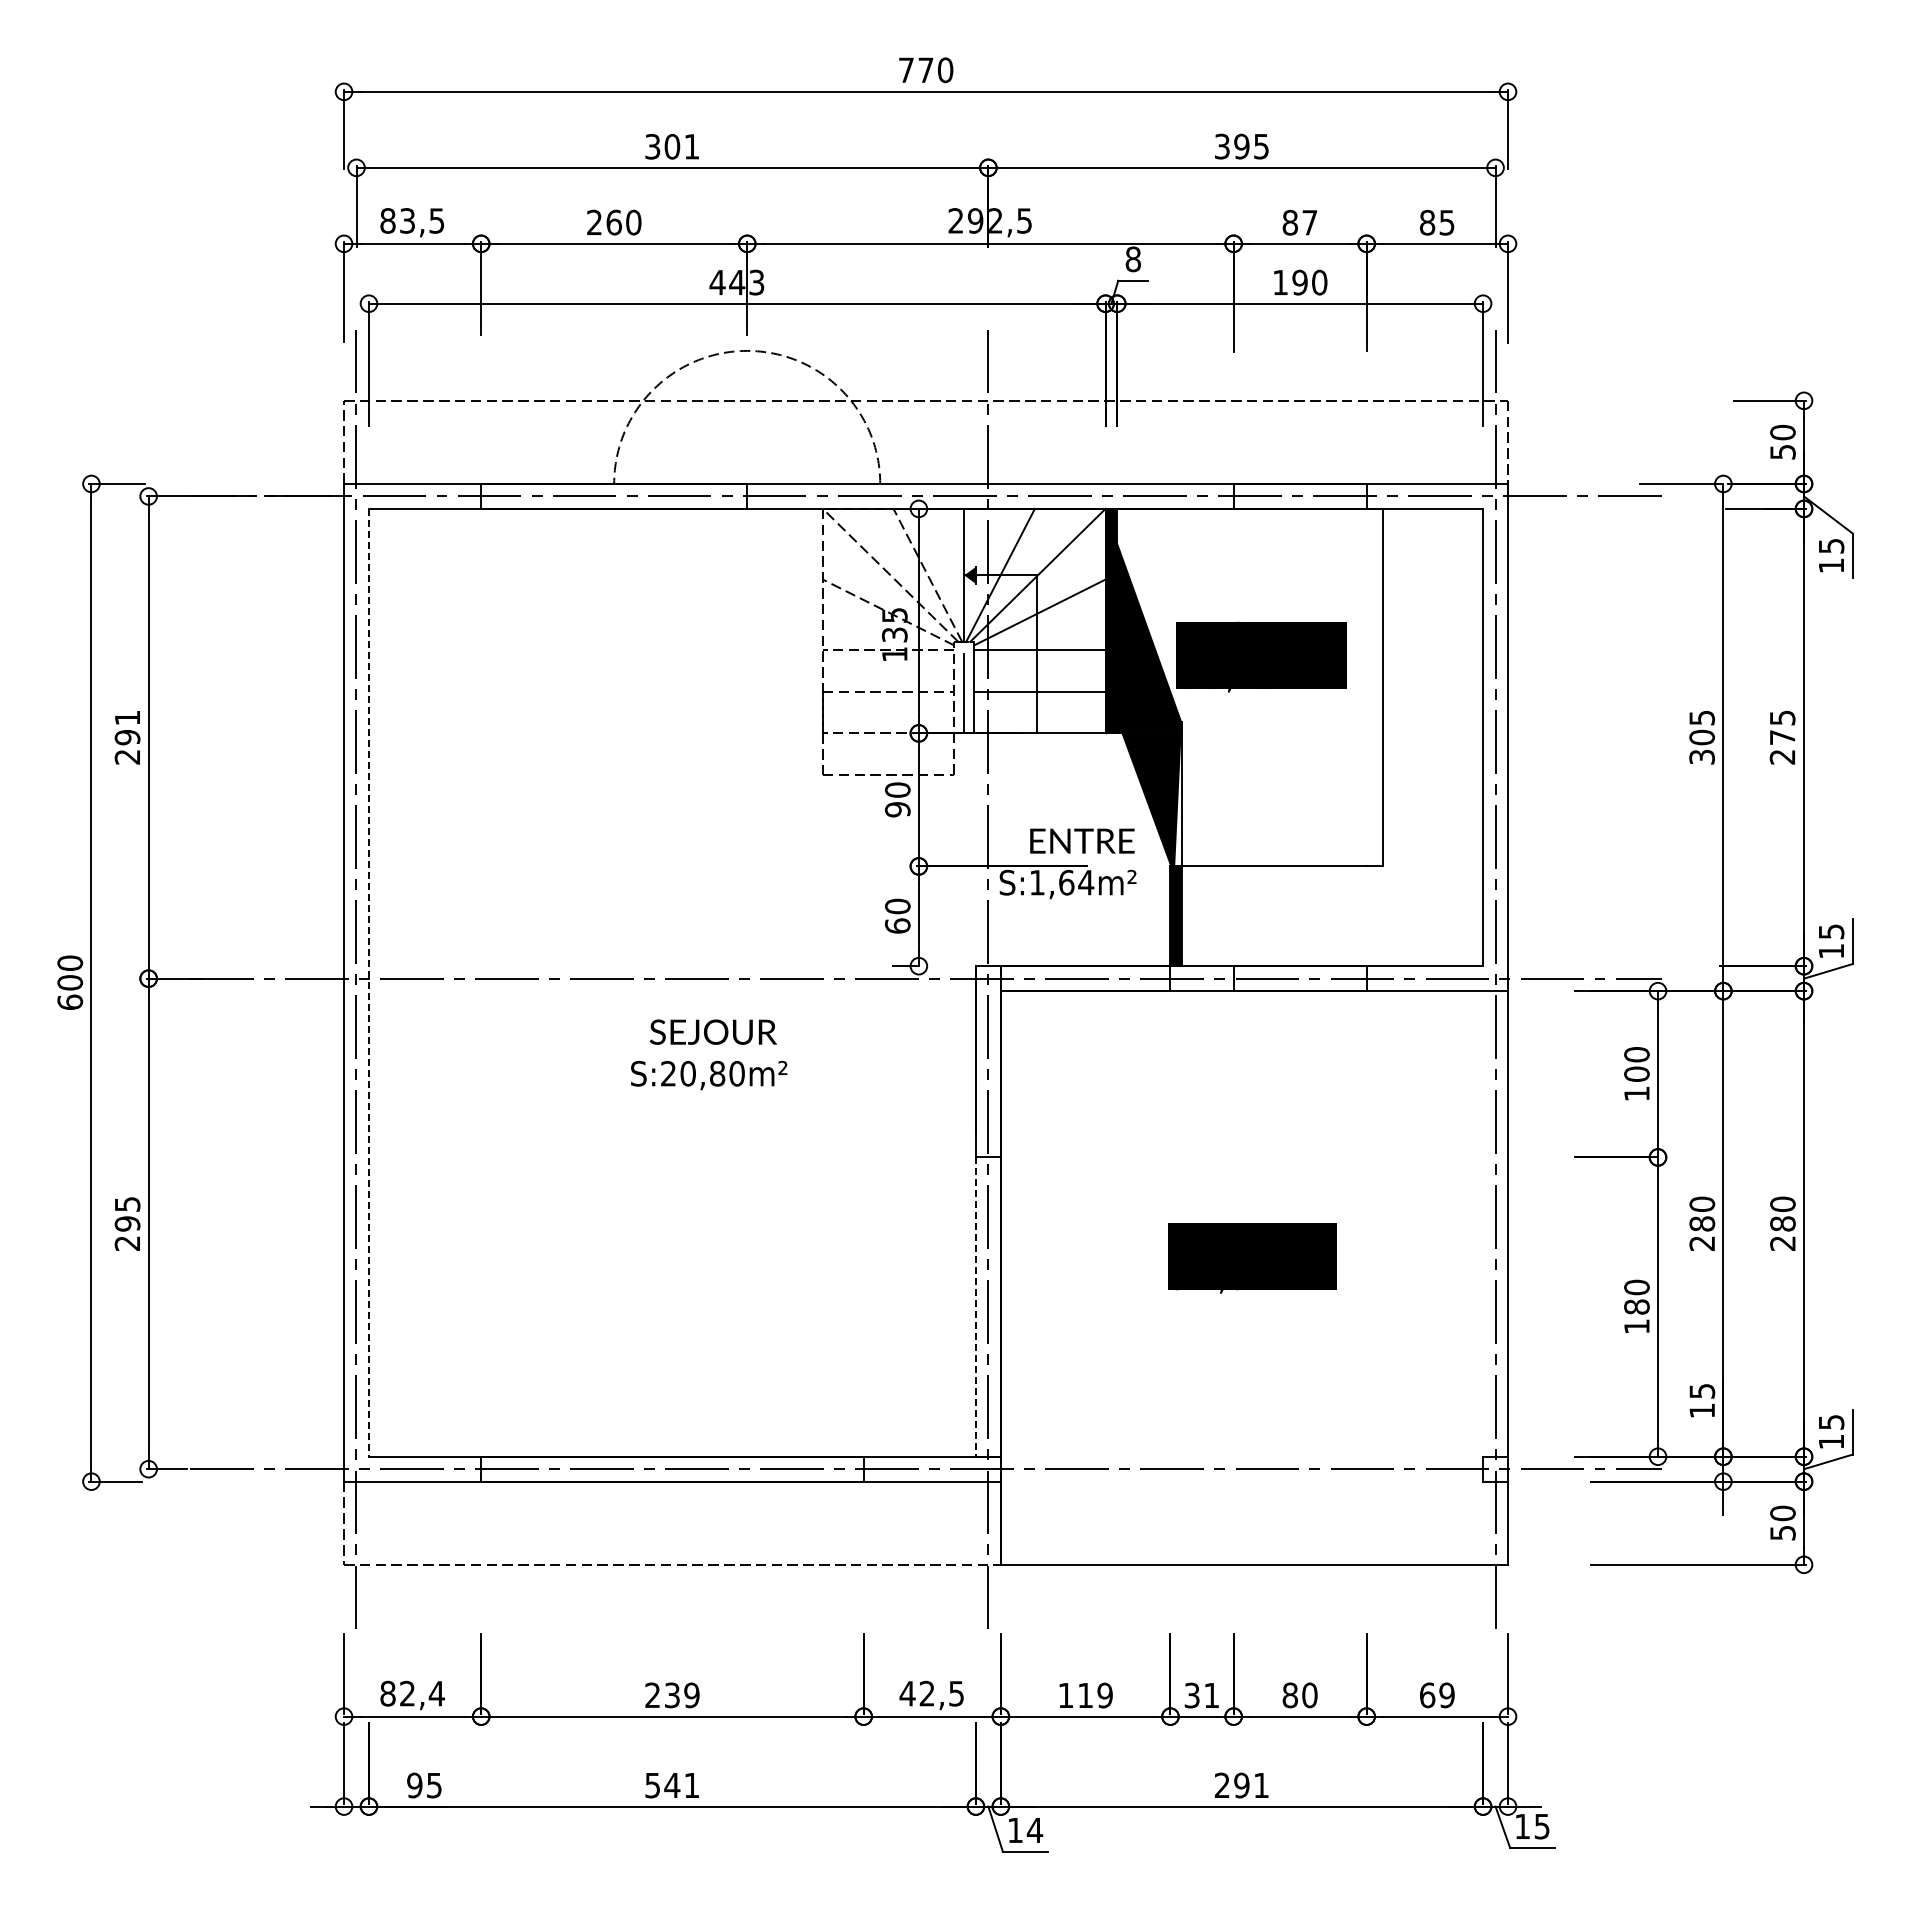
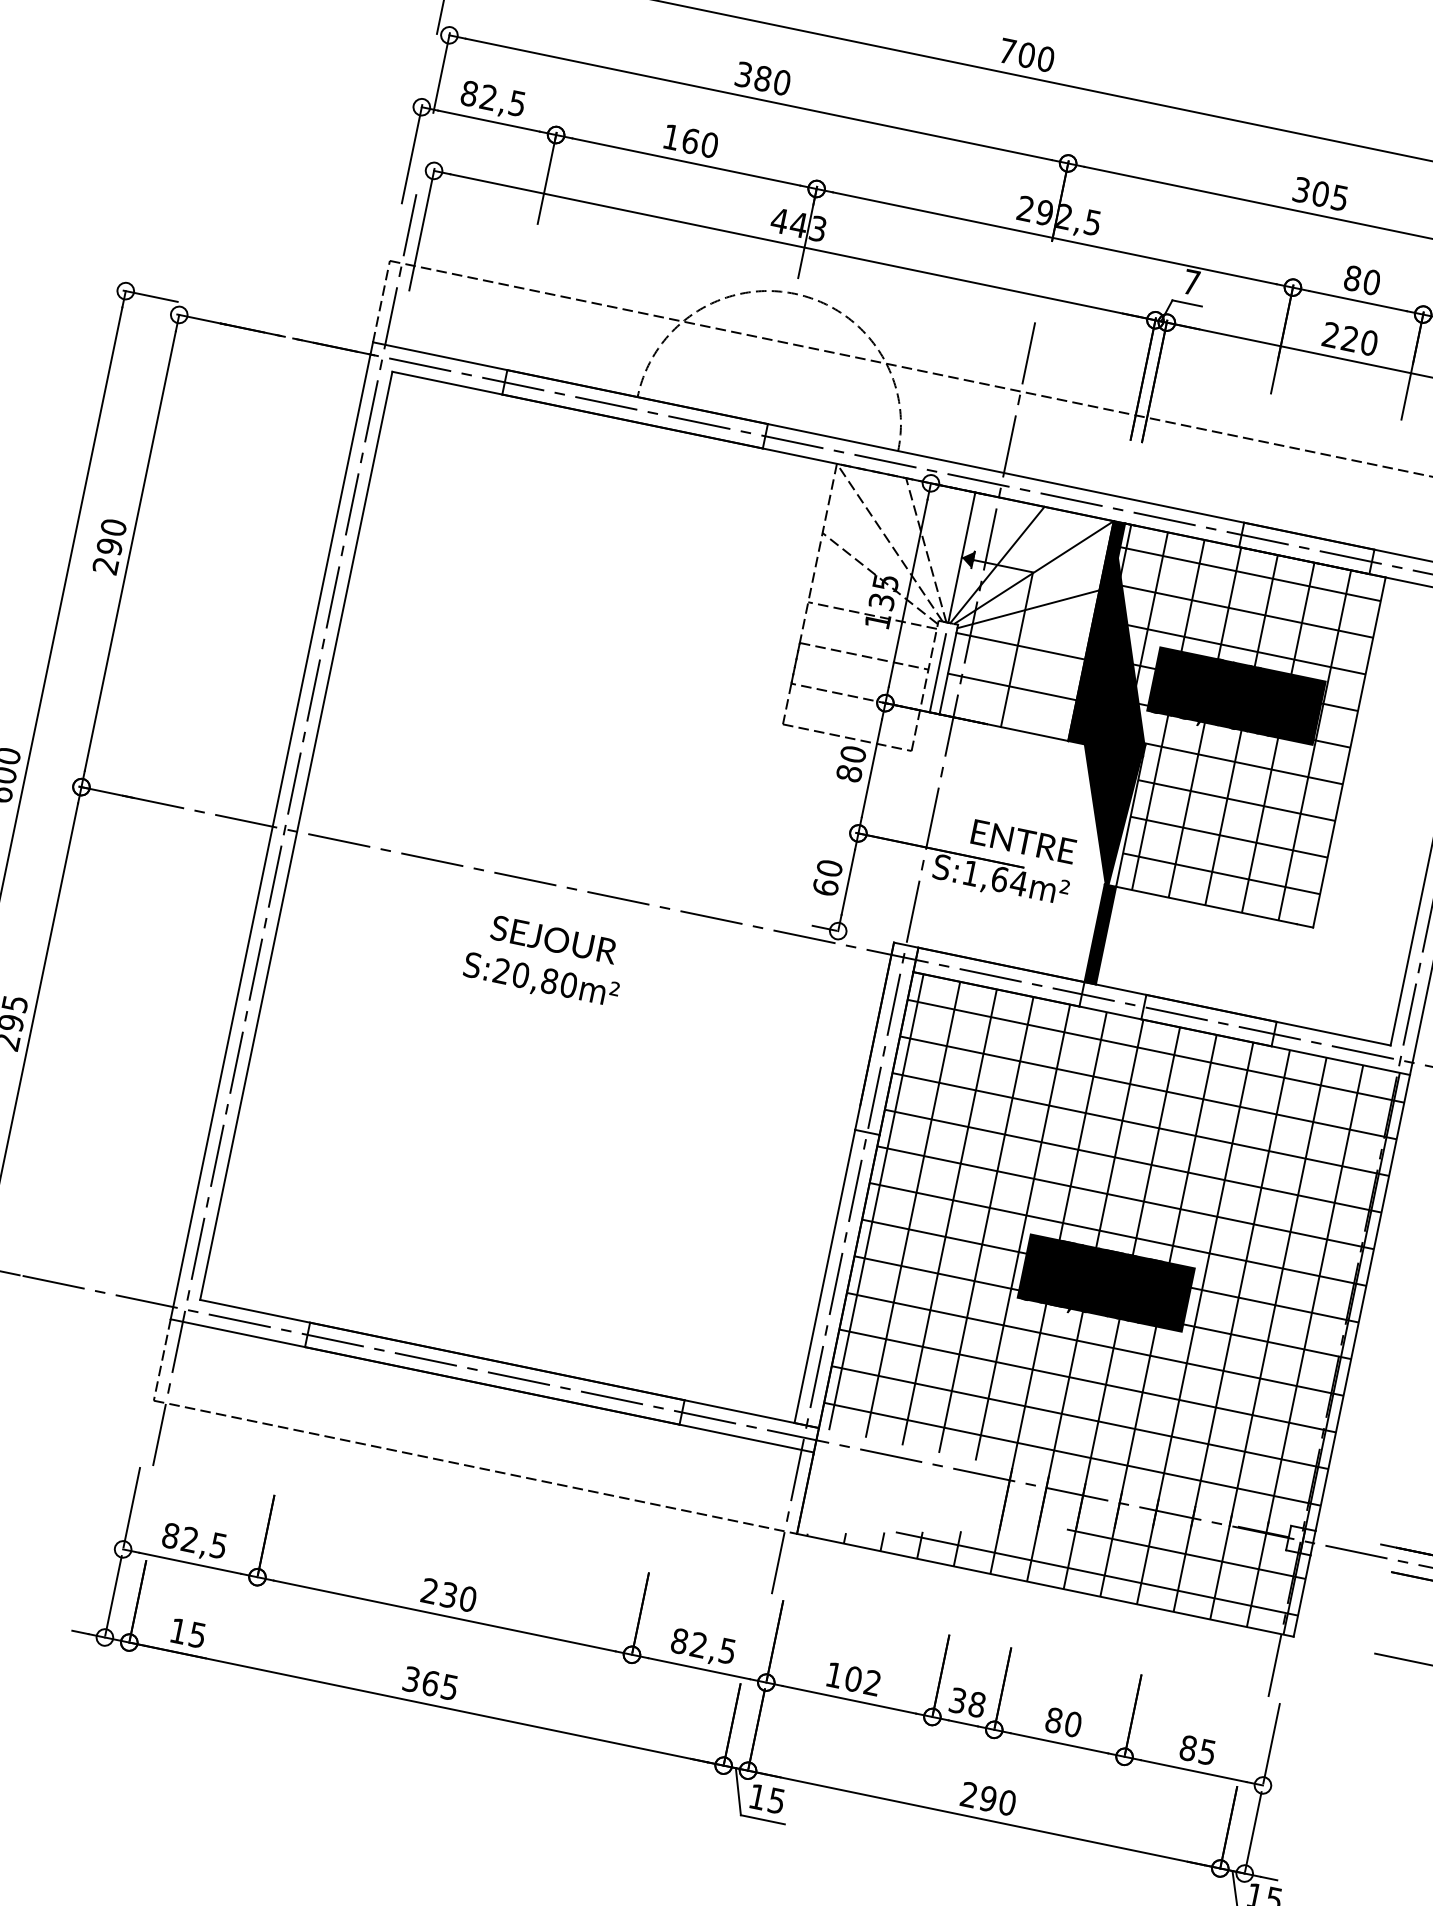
text: (925, 70) -> (1026, 55), 770 -> 700
text: (681, 146) -> (771, 80), 301 -> 380
text: (1241, 146) -> (1320, 193), 395 -> 305
text: (407, 220) -> (488, 97), 83,5 -> 82,5
text: (594, 221) -> (671, 136), 260 -> 160
text: (1309, 222) -> (1371, 282), 87 -> 80
text: (1132, 259) -> (1190, 282), 8 -> 7
text: (1290, 282) -> (1340, 336), 190 -> 220
hatch: (1250, 687) -> (1219, 725), added
text: (127, 717) -> (113, 527), 291 -> 290
text: (897, 809) -> (849, 773), 90 -> 80
line: (368, 982) -> (295, 835), dashed -> solid
text: (709, 1054) -> (545, 960), moved
hatch: (1253, 1277) -> (1102, 1303), added
line: (975, 1307) -> (824, 1276), dashed -> solid
text: (436, 1693) -> (218, 1545), 82,4 -> 82,5
text: (907, 1693) -> (679, 1641), 42,5 -> 82,5
text: (691, 1695) -> (467, 1599), 239 -> 230
text: (1095, 1695) -> (863, 1681), 119 -> 102
text: (1211, 1695) -> (976, 1704), 31 -> 38
text: (1437, 1695) -> (1198, 1750), 69 -> 85
text: (414, 1785) -> (178, 1631), 95 -> 15
text: (672, 1785) -> (430, 1683), 541 -> 365
text: (1261, 1785) -> (1007, 1802), 291 -> 290
text: (1034, 1830) -> (776, 1800), 14 -> 15

